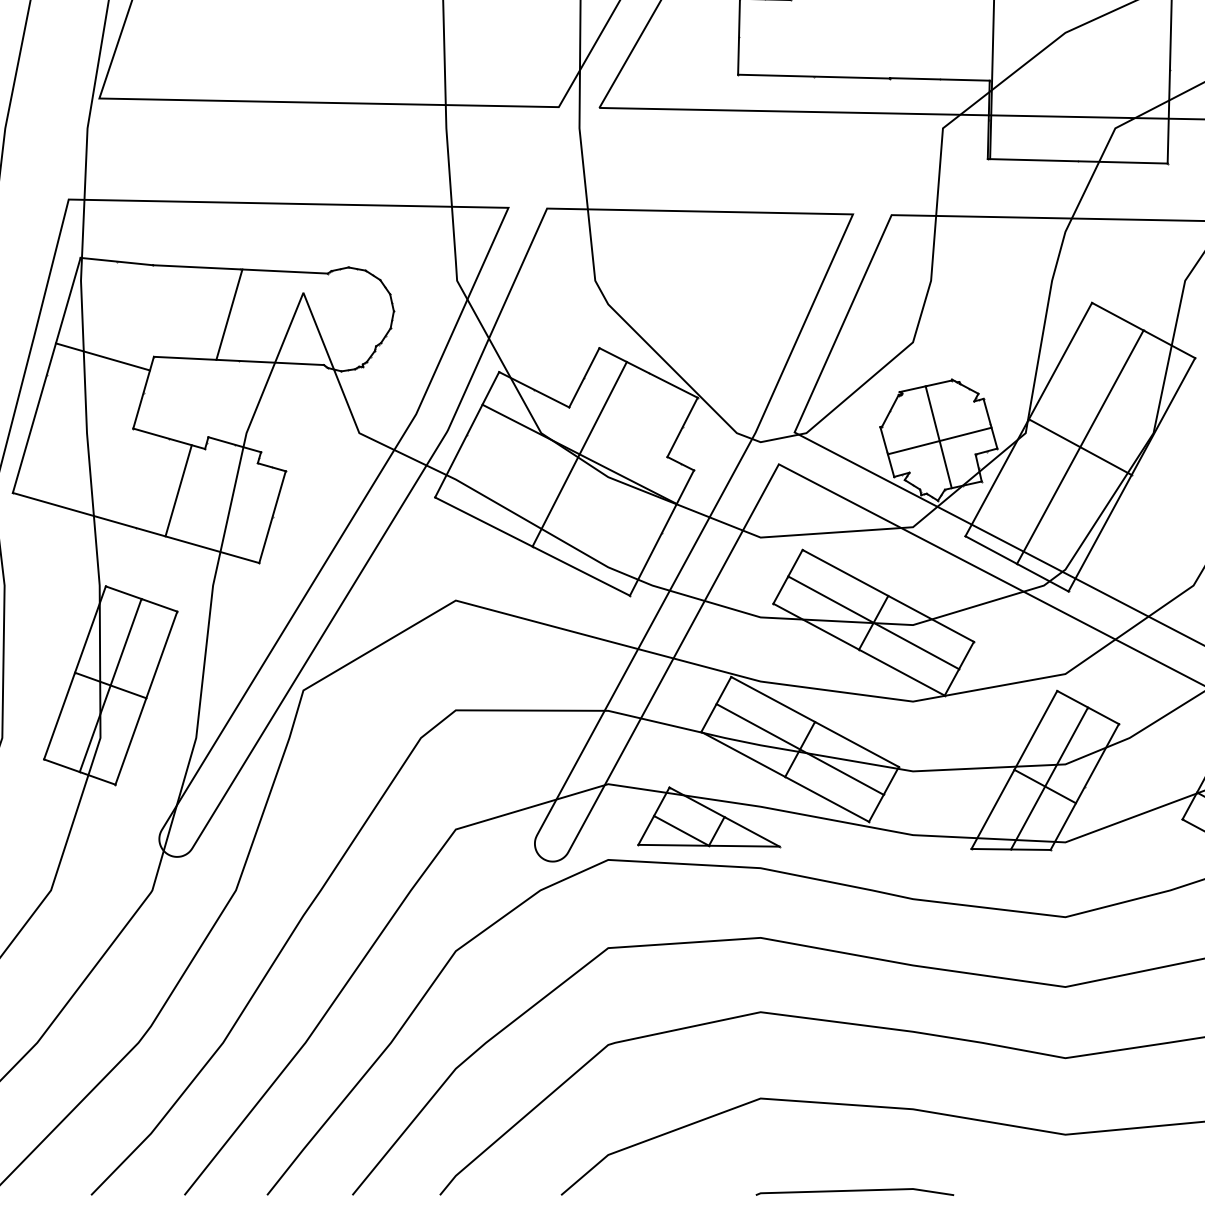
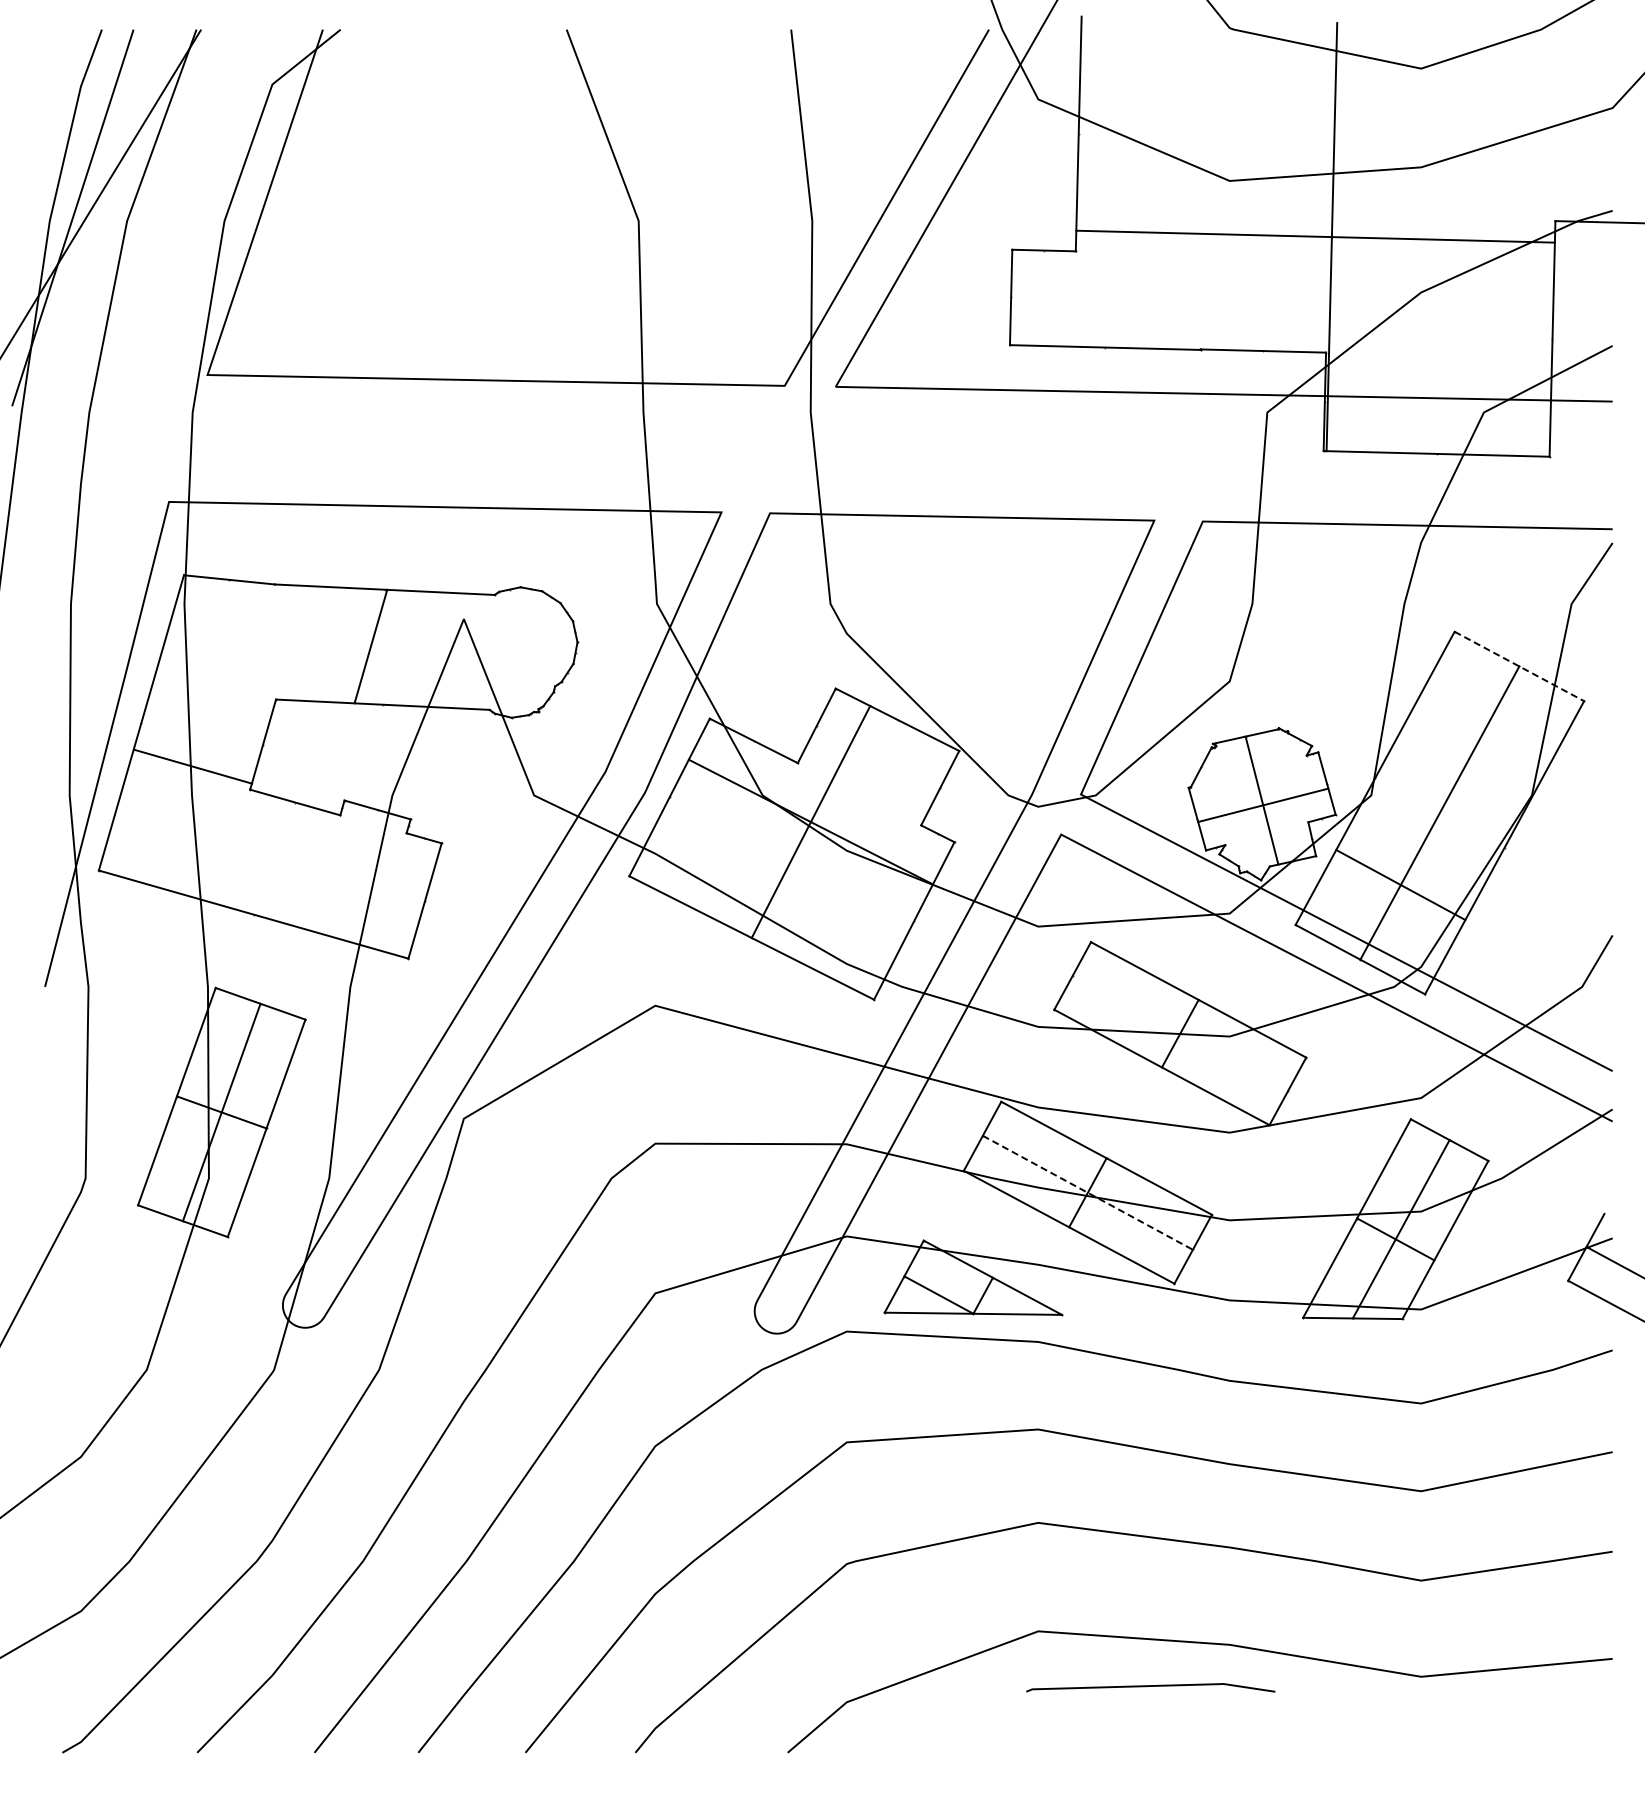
line: (1143, 330) -> (1519, 666), solid -> dashed
line: (103, 356) -> (193, 766), moved
line: (1080, 447) -> (1400, 885), moved
line: (178, 490) -> (306, 867), removed
line: (873, 622) -> (1179, 1033), removed
line: (800, 750) -> (1088, 1193), solid -> dashed
line: (854, 1191) -> (1150, 1686), moved

